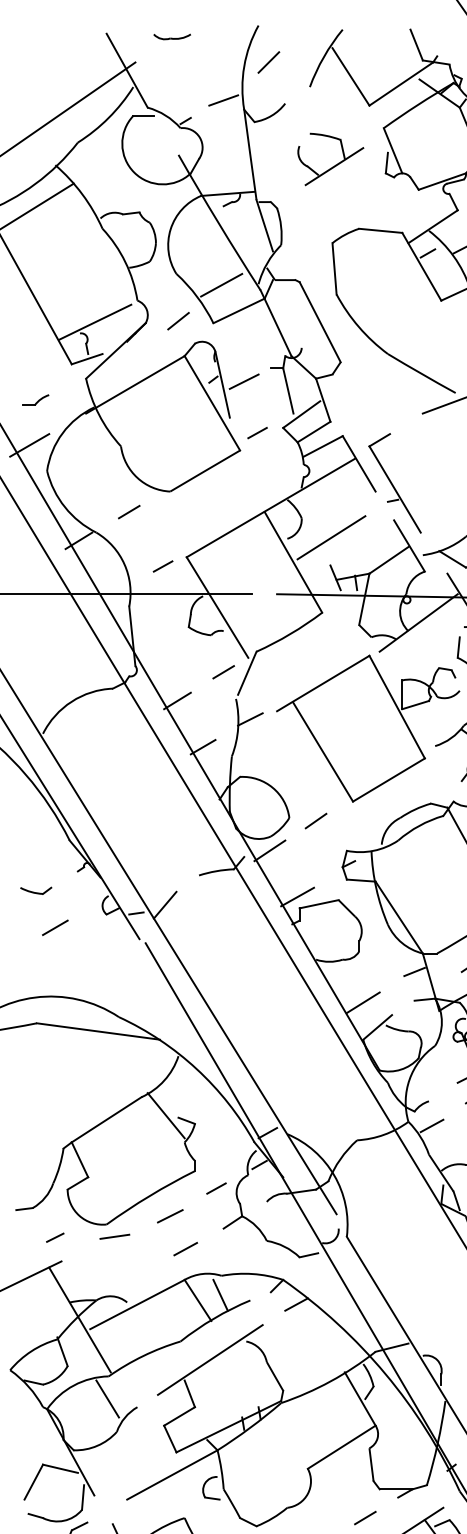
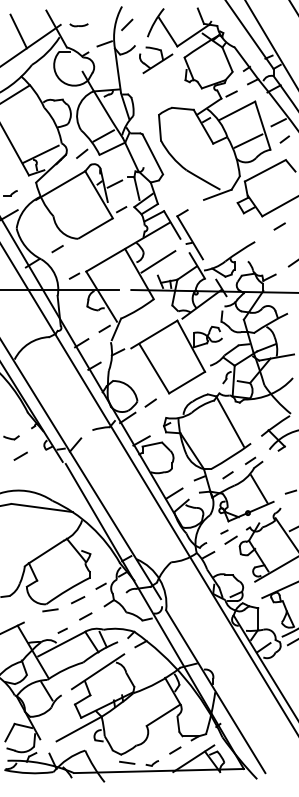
part: (171, 37) -> (78, 25), moved
line: (50, 75) -> (18, 31), added
part: (331, 159) -> (156, 60), moved
line: (54, 1237) -> (62, 630), moved

